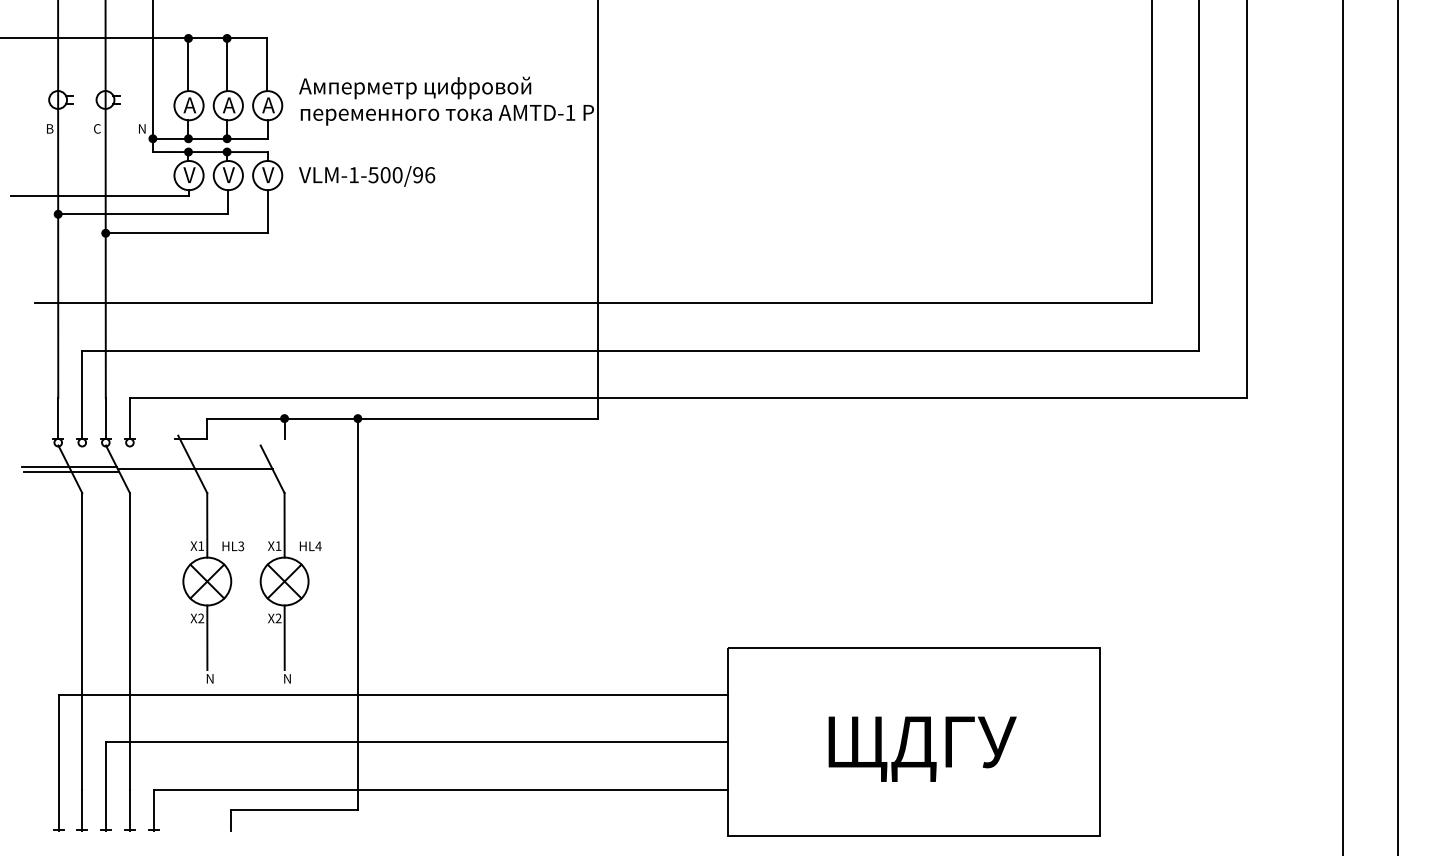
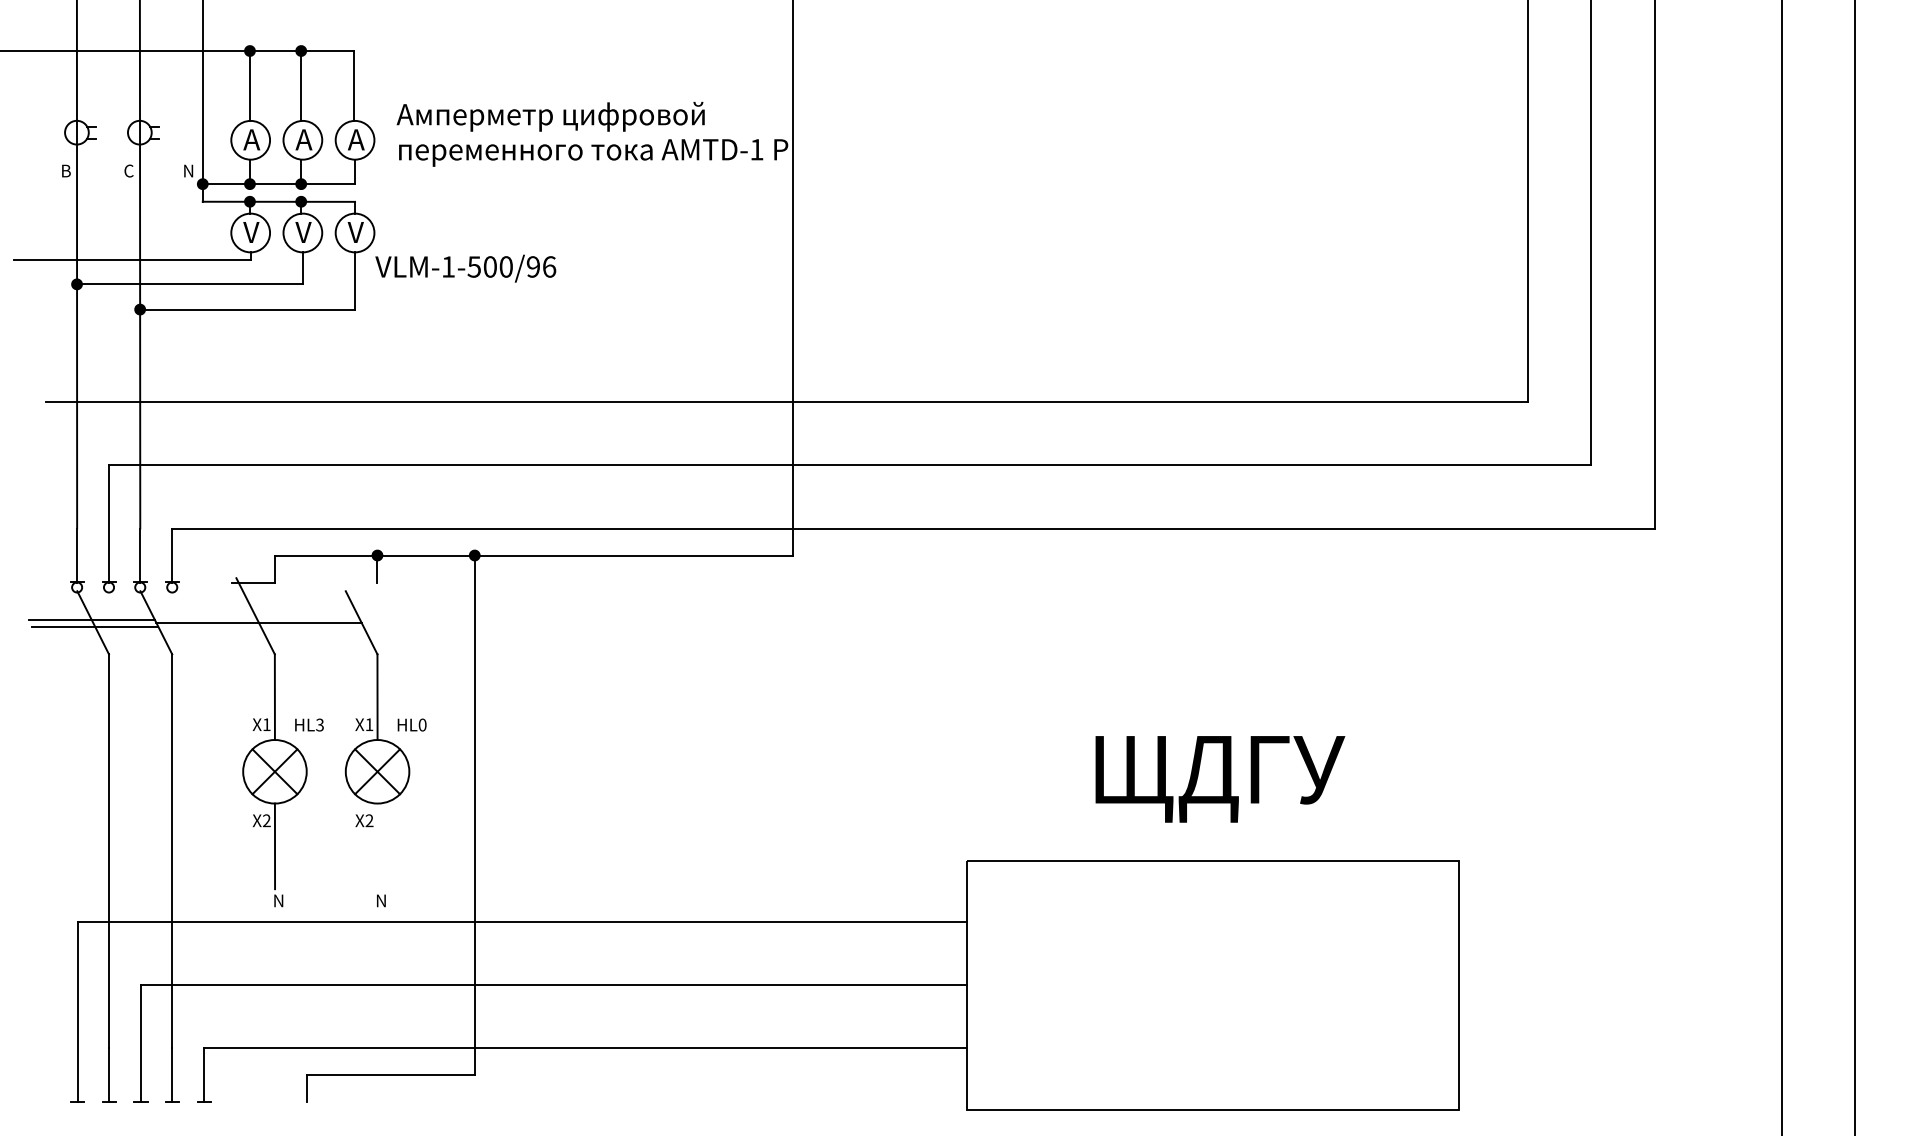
text: (367, 176) -> (466, 268), moved
text: (318, 546) -> (422, 725), HL4 -> HL0
line: (284, 637) -> (377, 846), removed
text: (922, 748) -> (1220, 778), moved

